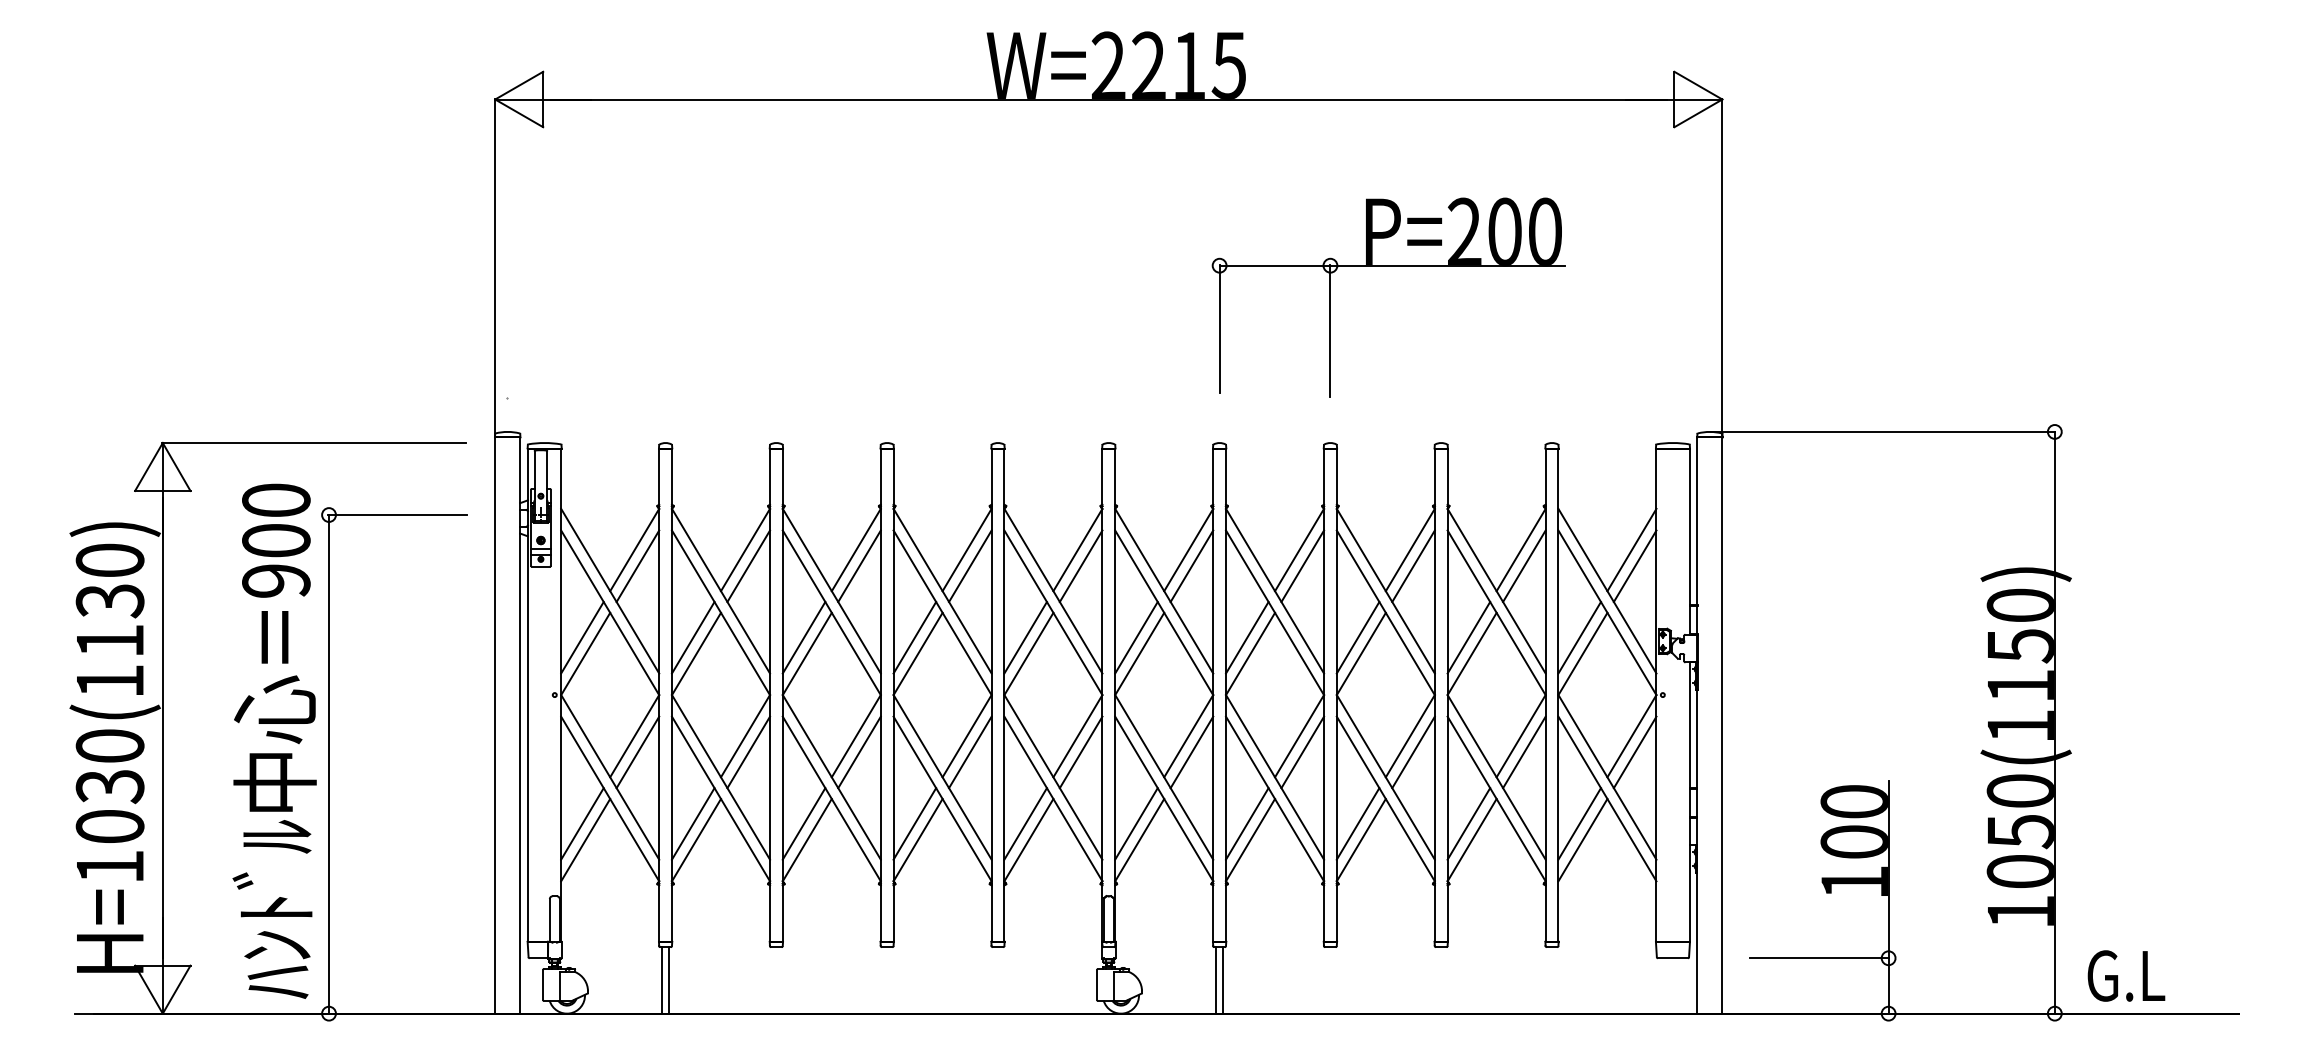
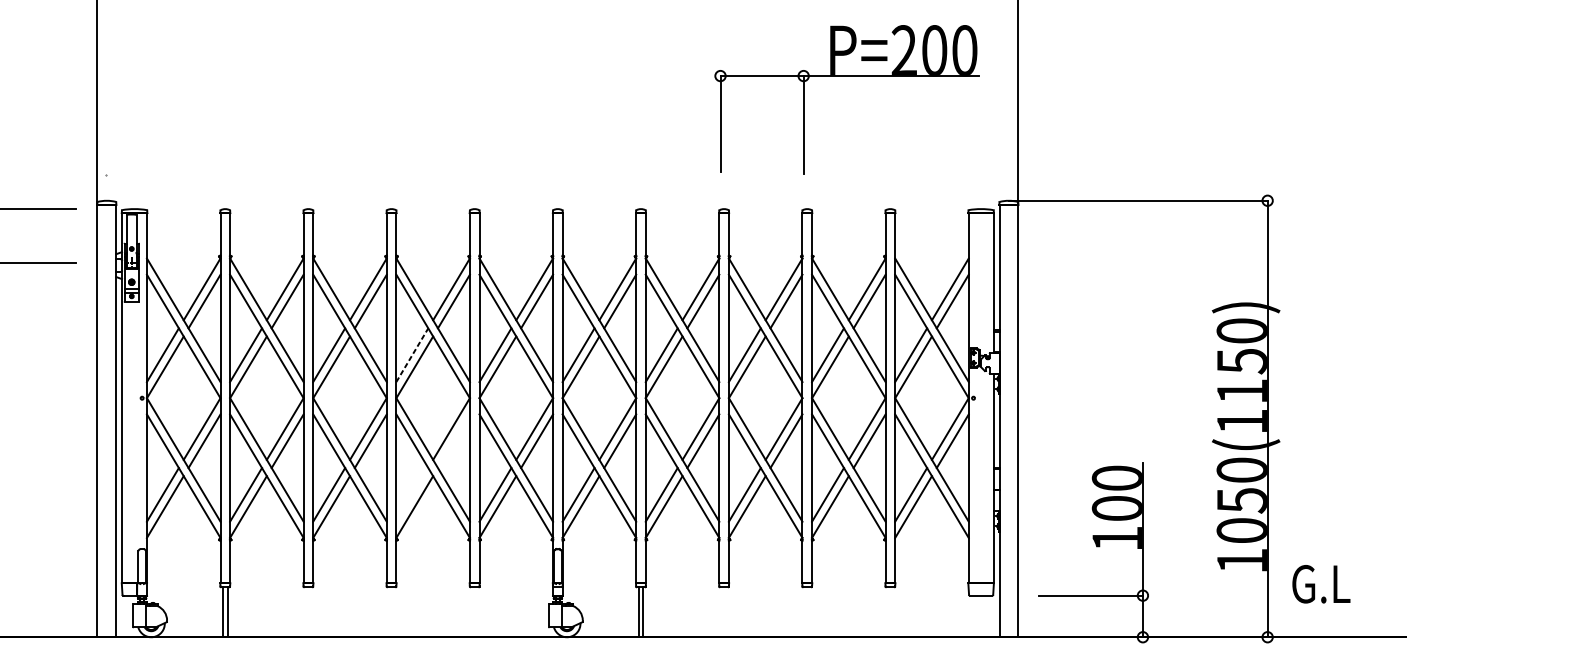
part: (1388, 266) -> (847, 76), moved
line: (914, 637) -> (412, 355), solid -> dashed
line: (970, 752) -> (454, 441), removed
line: (914, 823) -> (412, 494), removed
text: (2126, 975) -> (1321, 583), moved

